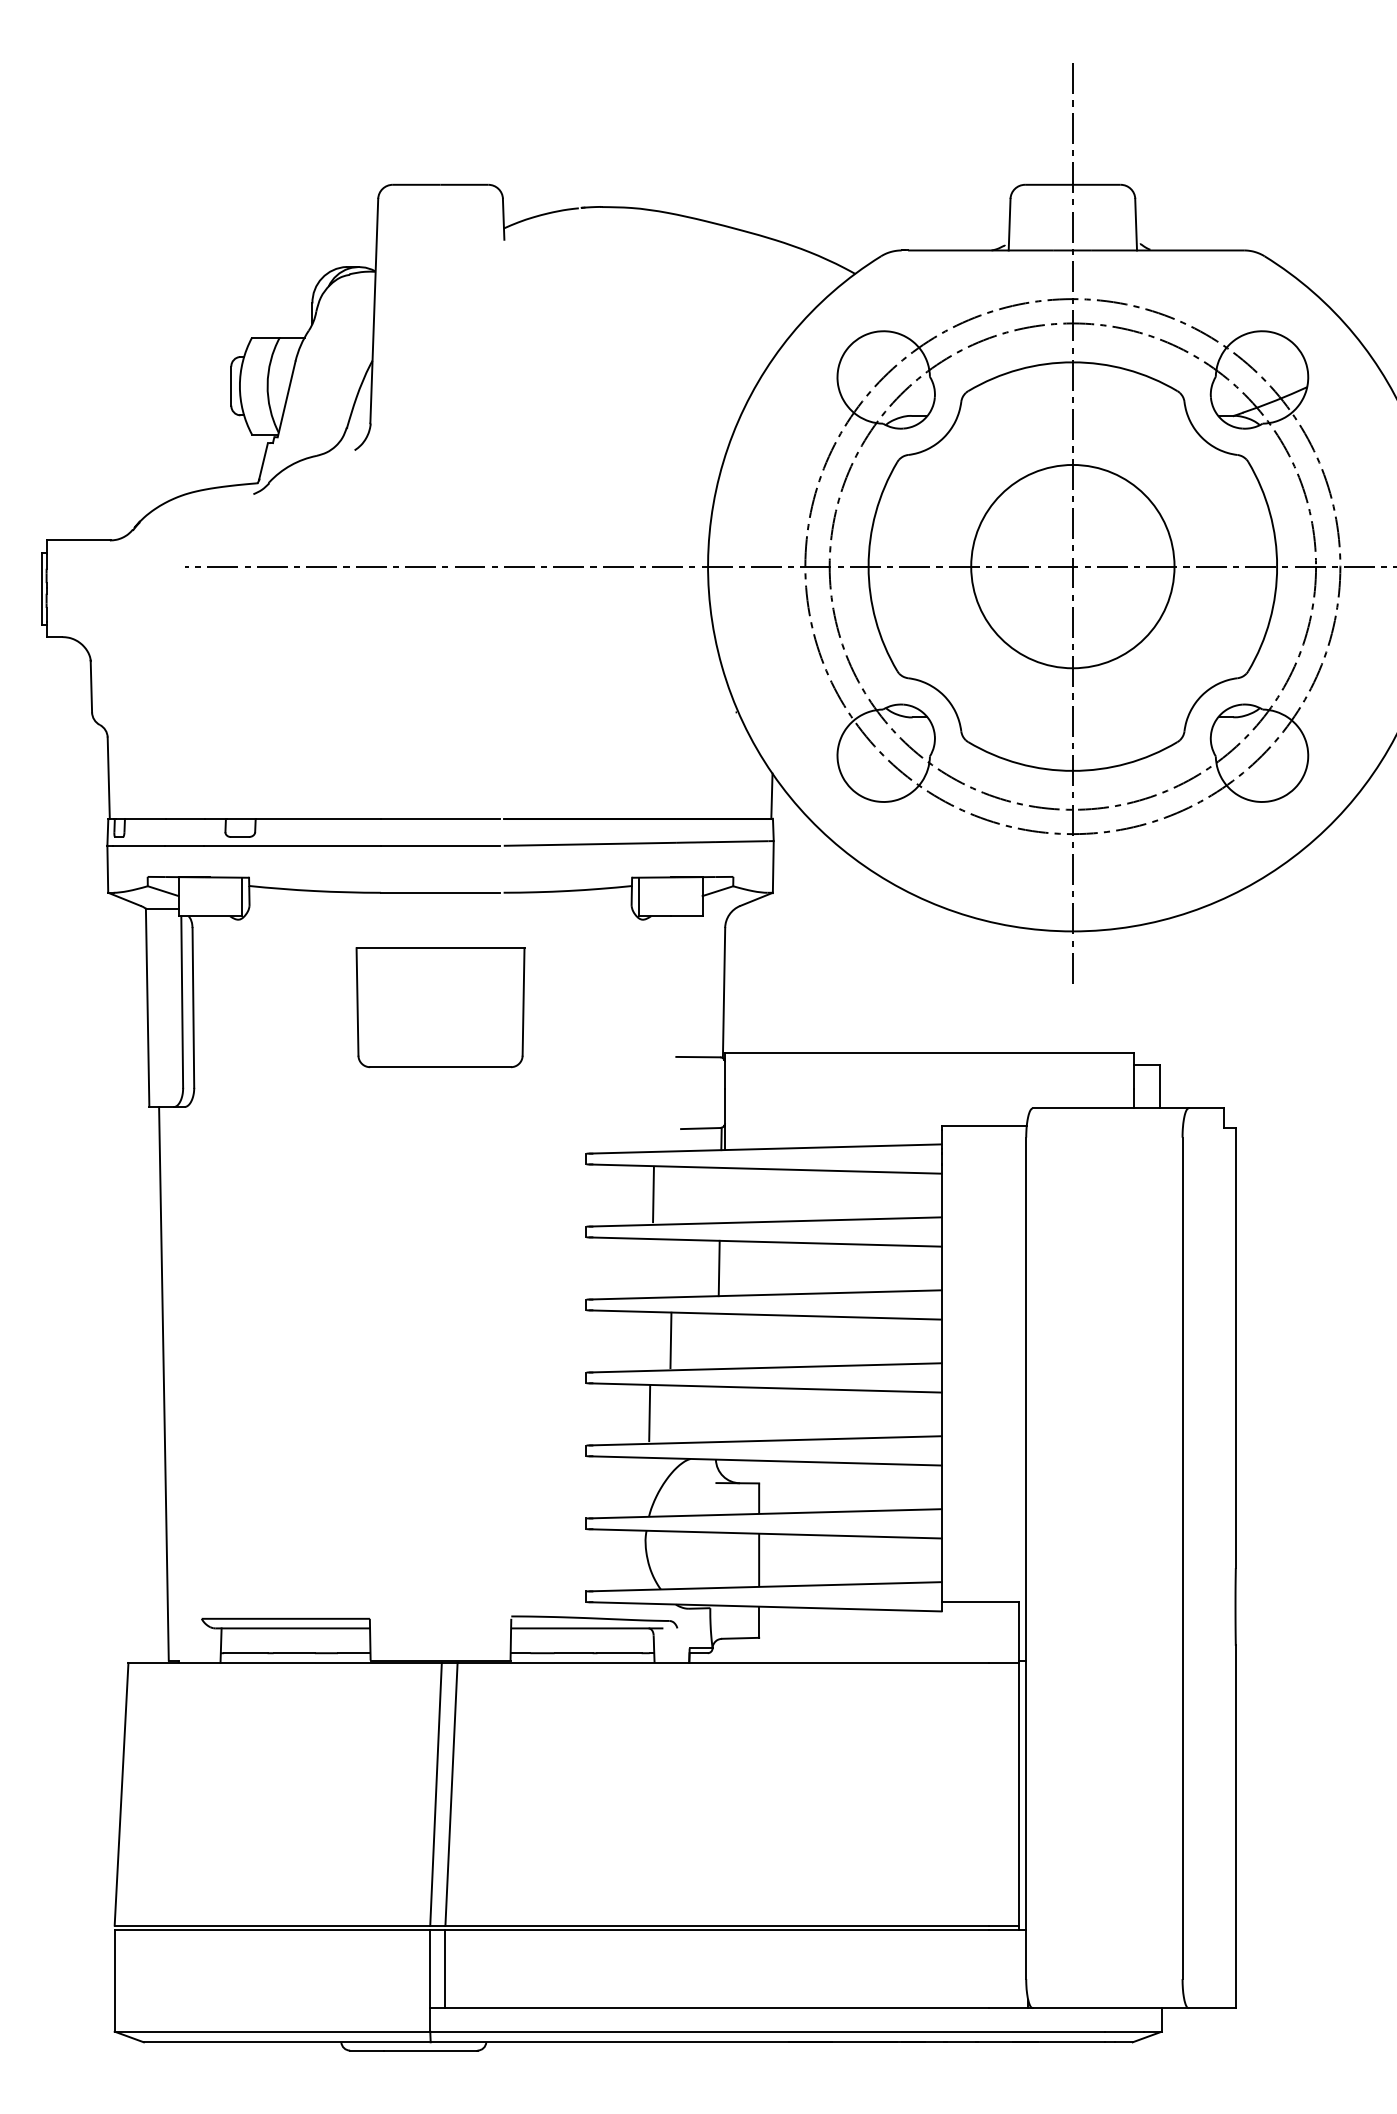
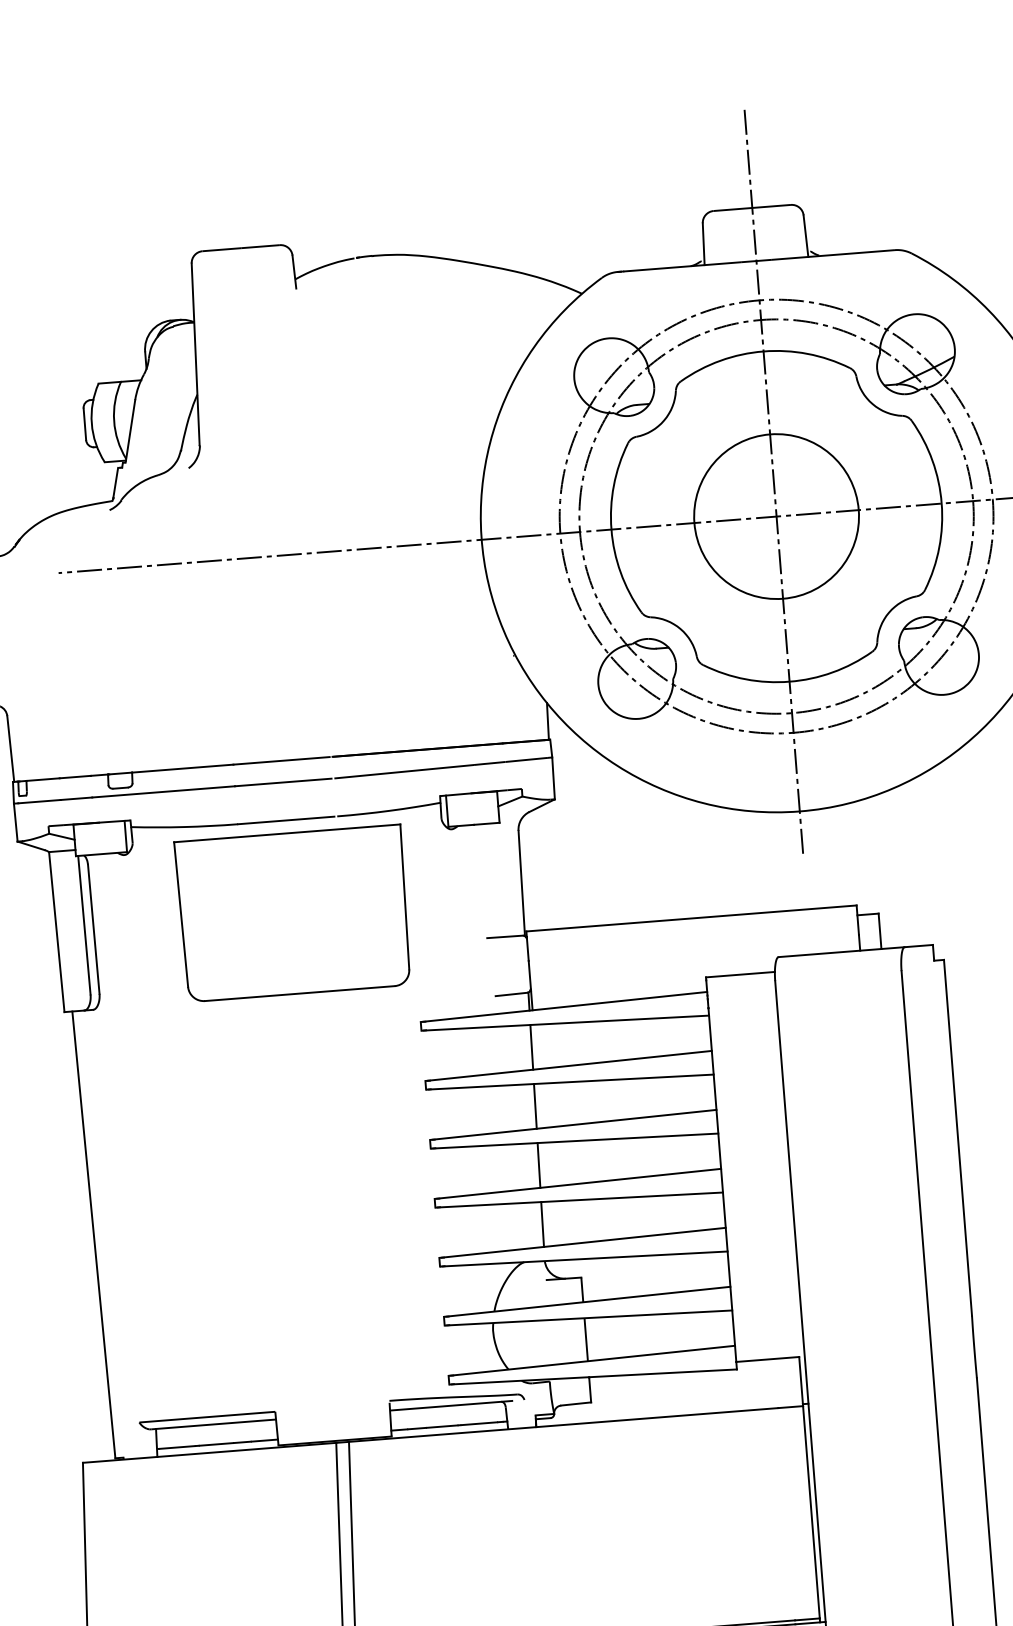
part: (440, 1007) -> (293, 913), size x1.67
line: (653, 1194) -> (531, 1047), moved
line: (670, 1340) -> (538, 1165), moved
line: (649, 1413) -> (542, 1224), moved

